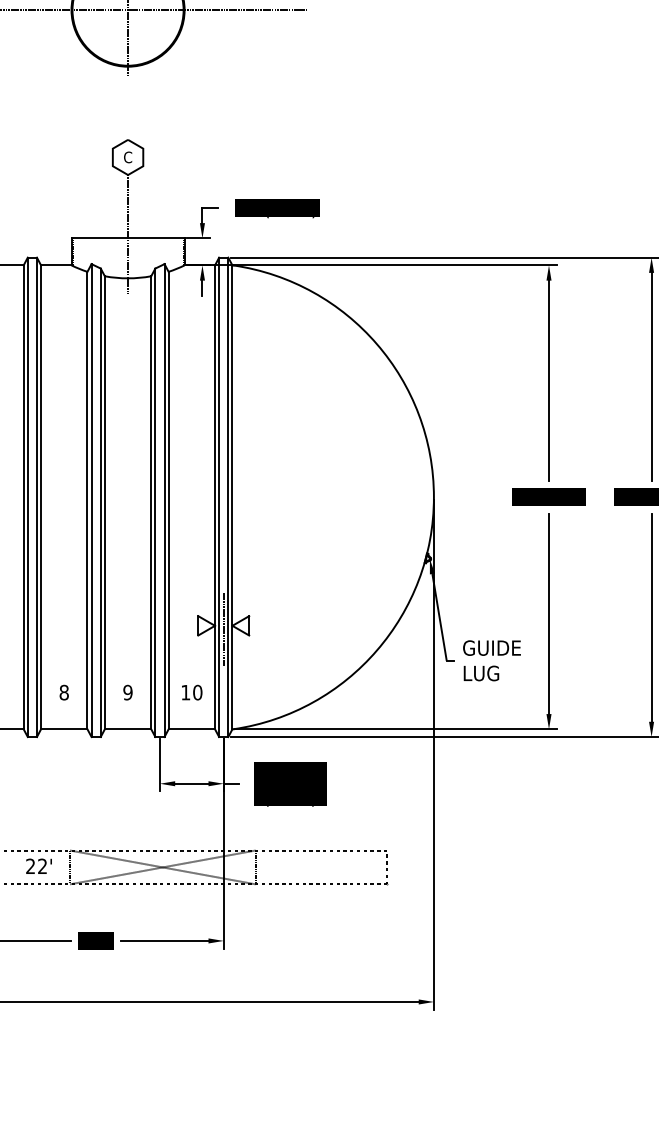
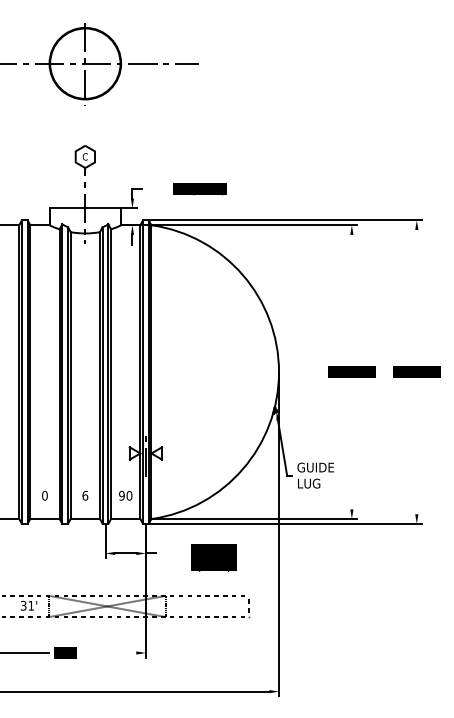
text: (276, 208) -> (199, 189), moved
line: (651, 376) -> (416, 295), removed
line: (548, 379) -> (351, 297), removed
line: (548, 613) -> (351, 445), removed
line: (651, 617) -> (416, 448), removed
text: (63, 692) -> (44, 495), 8 -> 0
text: (128, 692) -> (85, 495), 9 -> 6
text: (185, 692) -> (121, 495), 10 -> 90
text: (289, 783) -> (213, 557), moved
text: (36, 865) -> (27, 605), 22' -> 31'
line: (164, 941) -> (108, 653), removed

